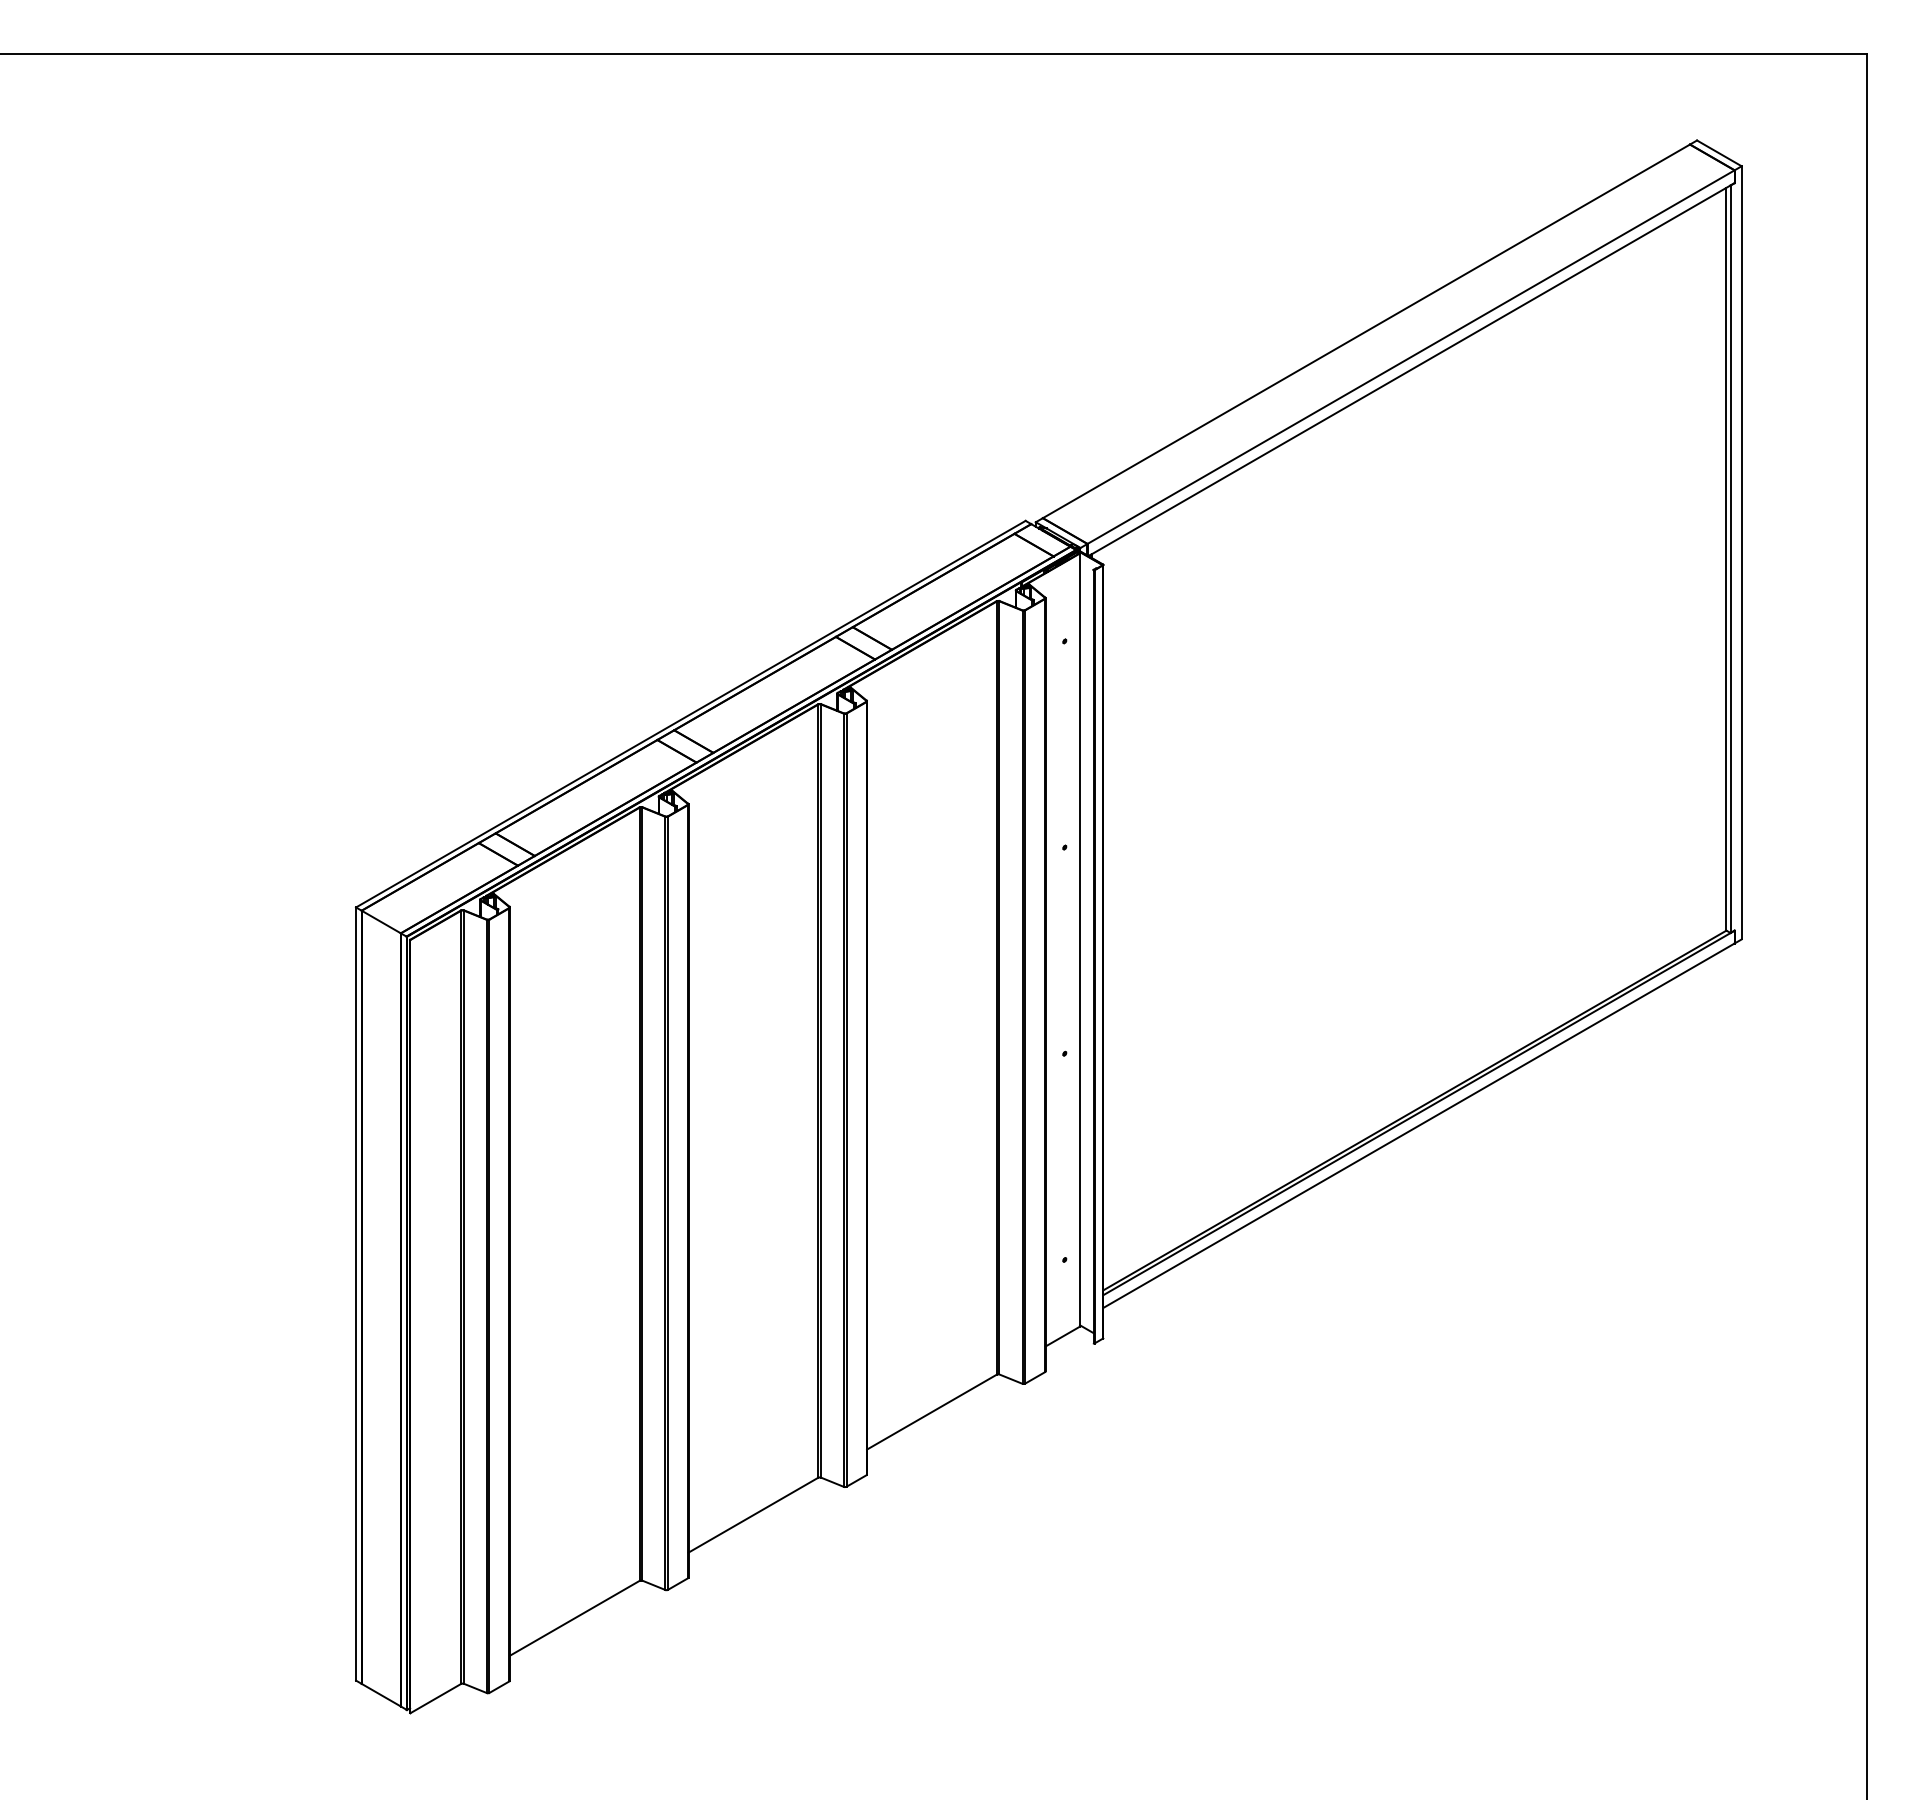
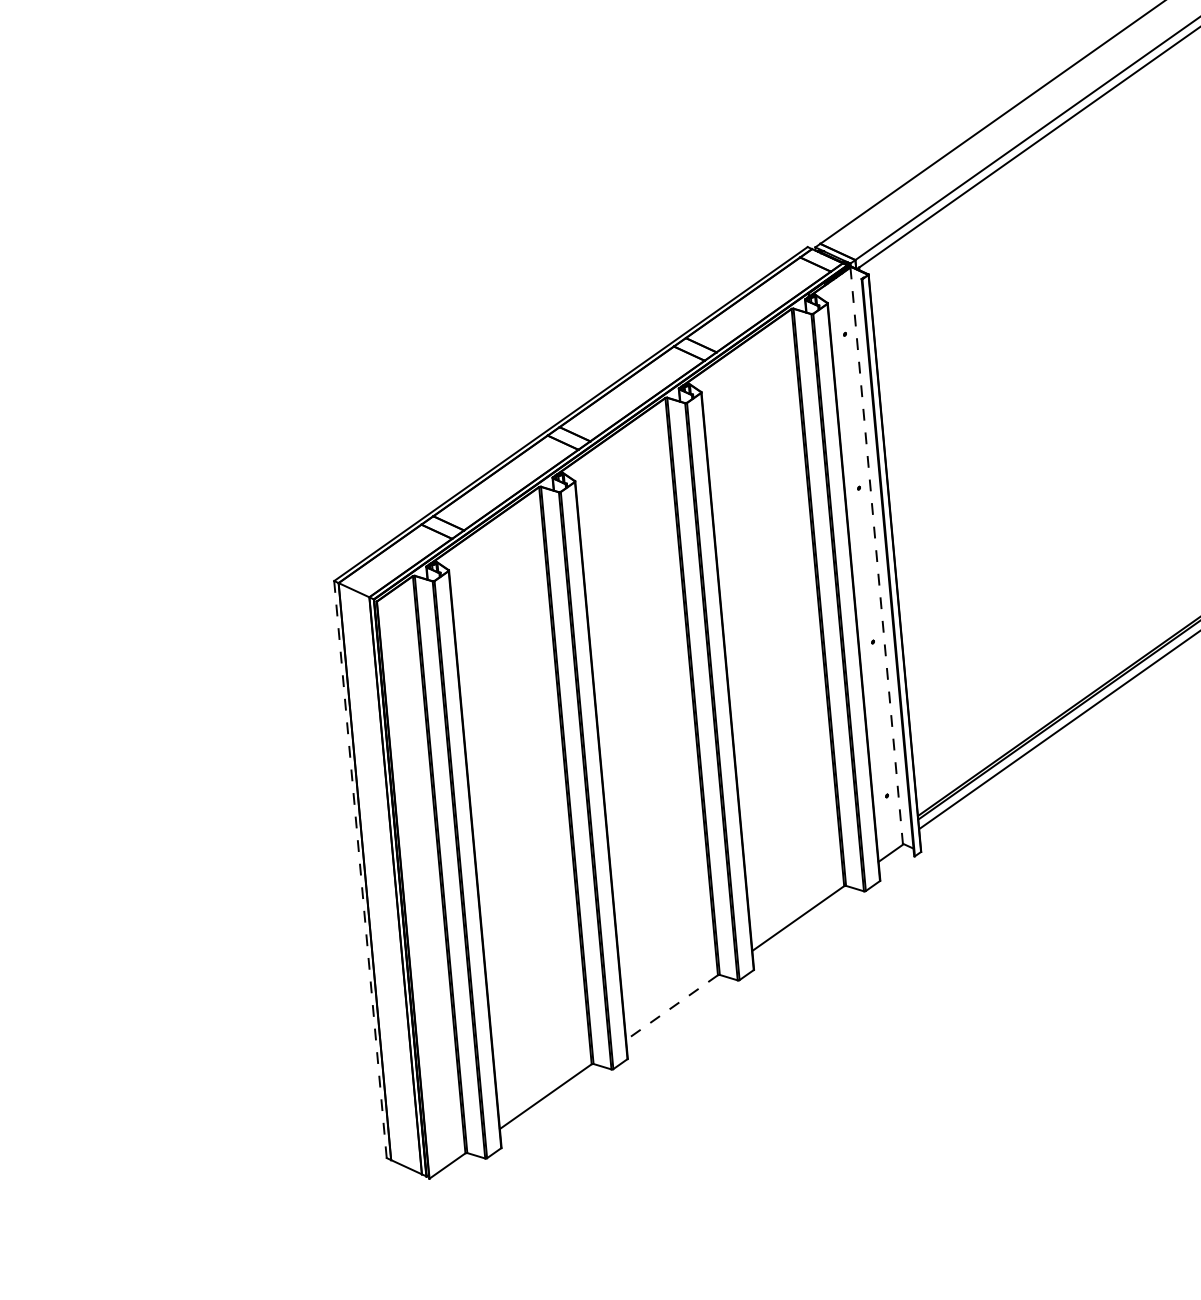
line: (1080, 940) -> (877, 556), solid -> dashed
line: (356, 1294) -> (360, 869), solid -> dashed
line: (753, 1515) -> (672, 1007), solid -> dashed

